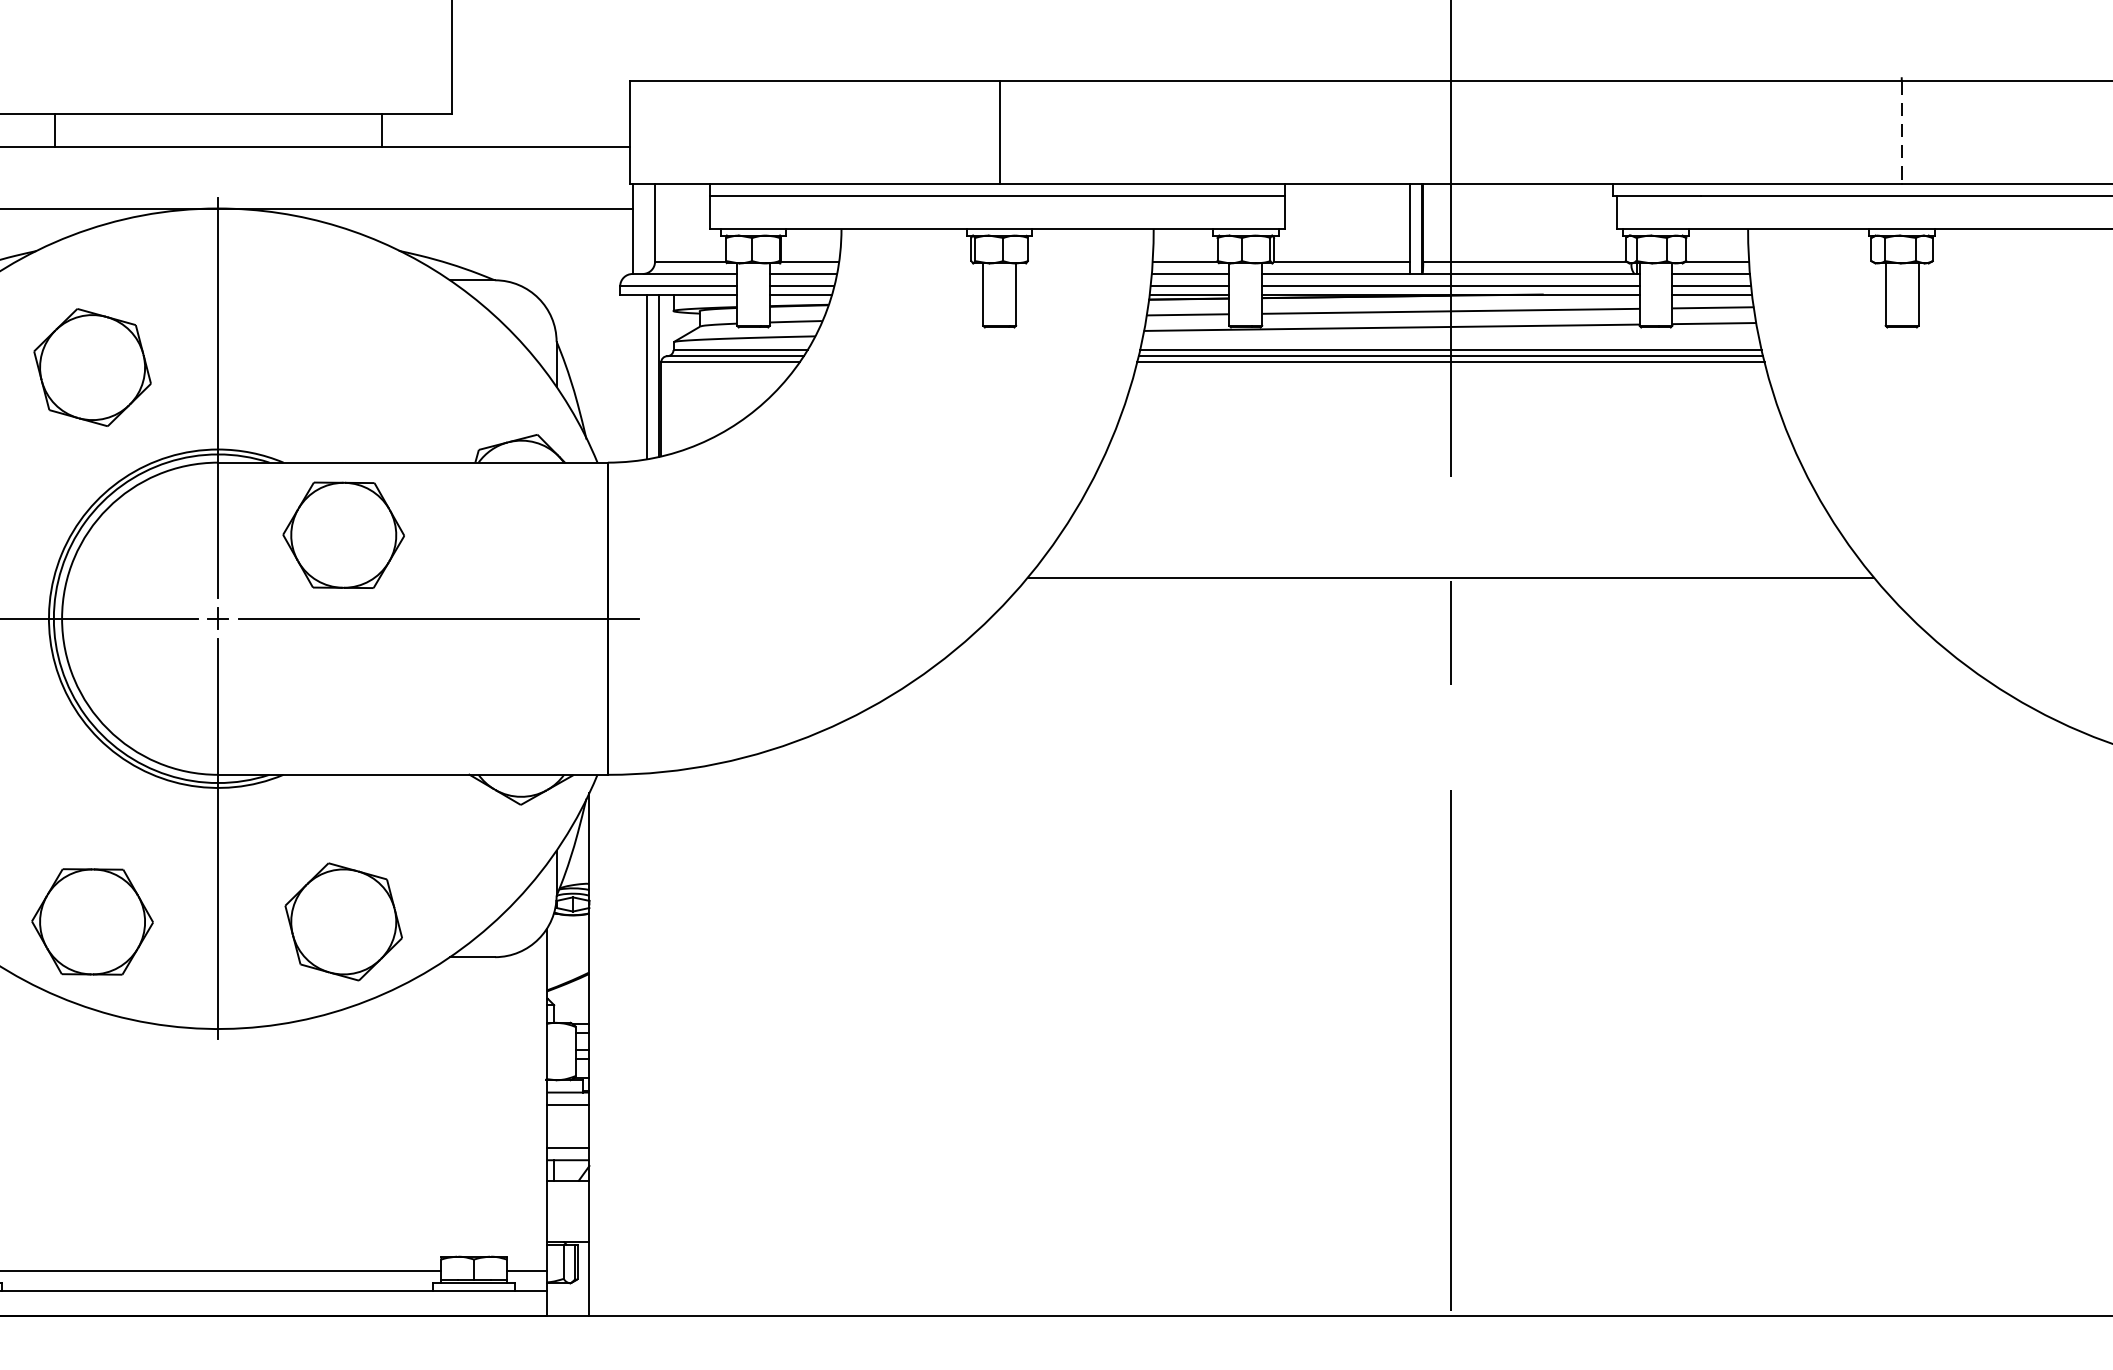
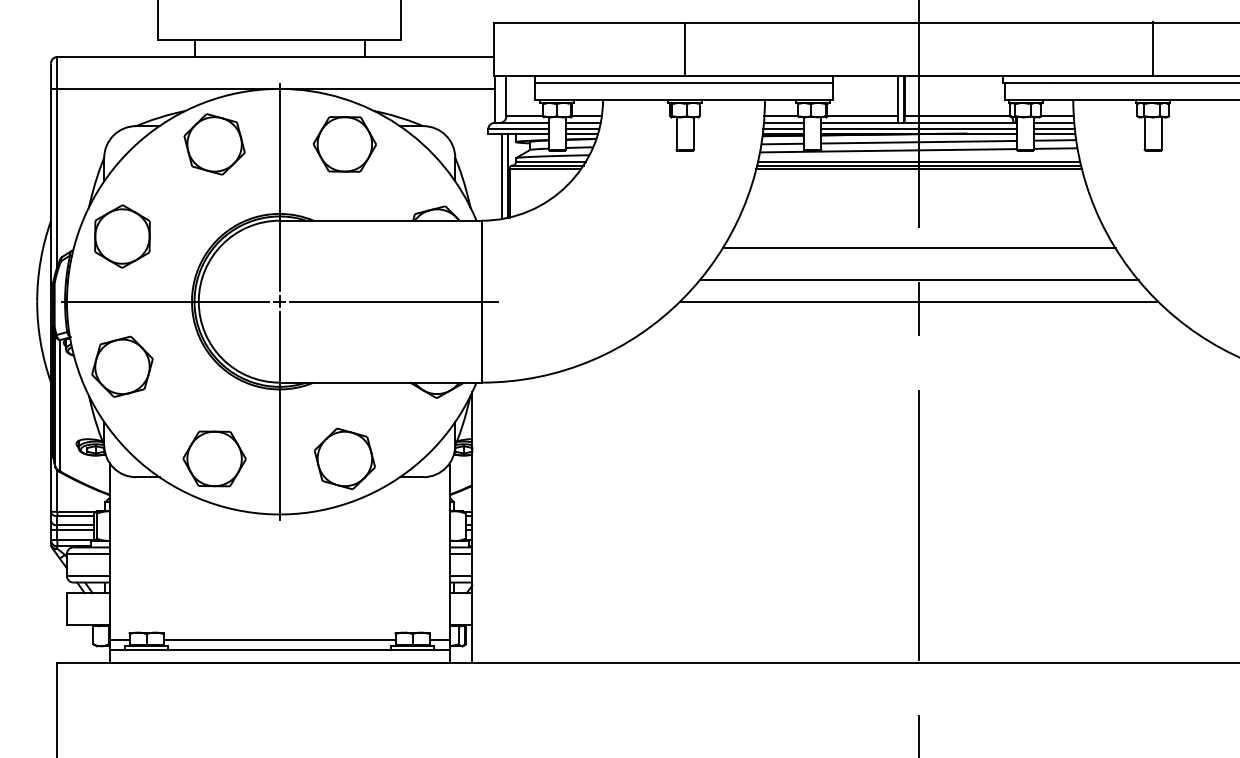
line: (1902, 132) -> (1153, 49), dashed -> solid
part: (92, 367) -> (214, 144), moved
line: (1449, 516) -> (918, 248), added
part: (343, 535) -> (344, 144), moved
line: (1451, 618) -> (919, 301), added

